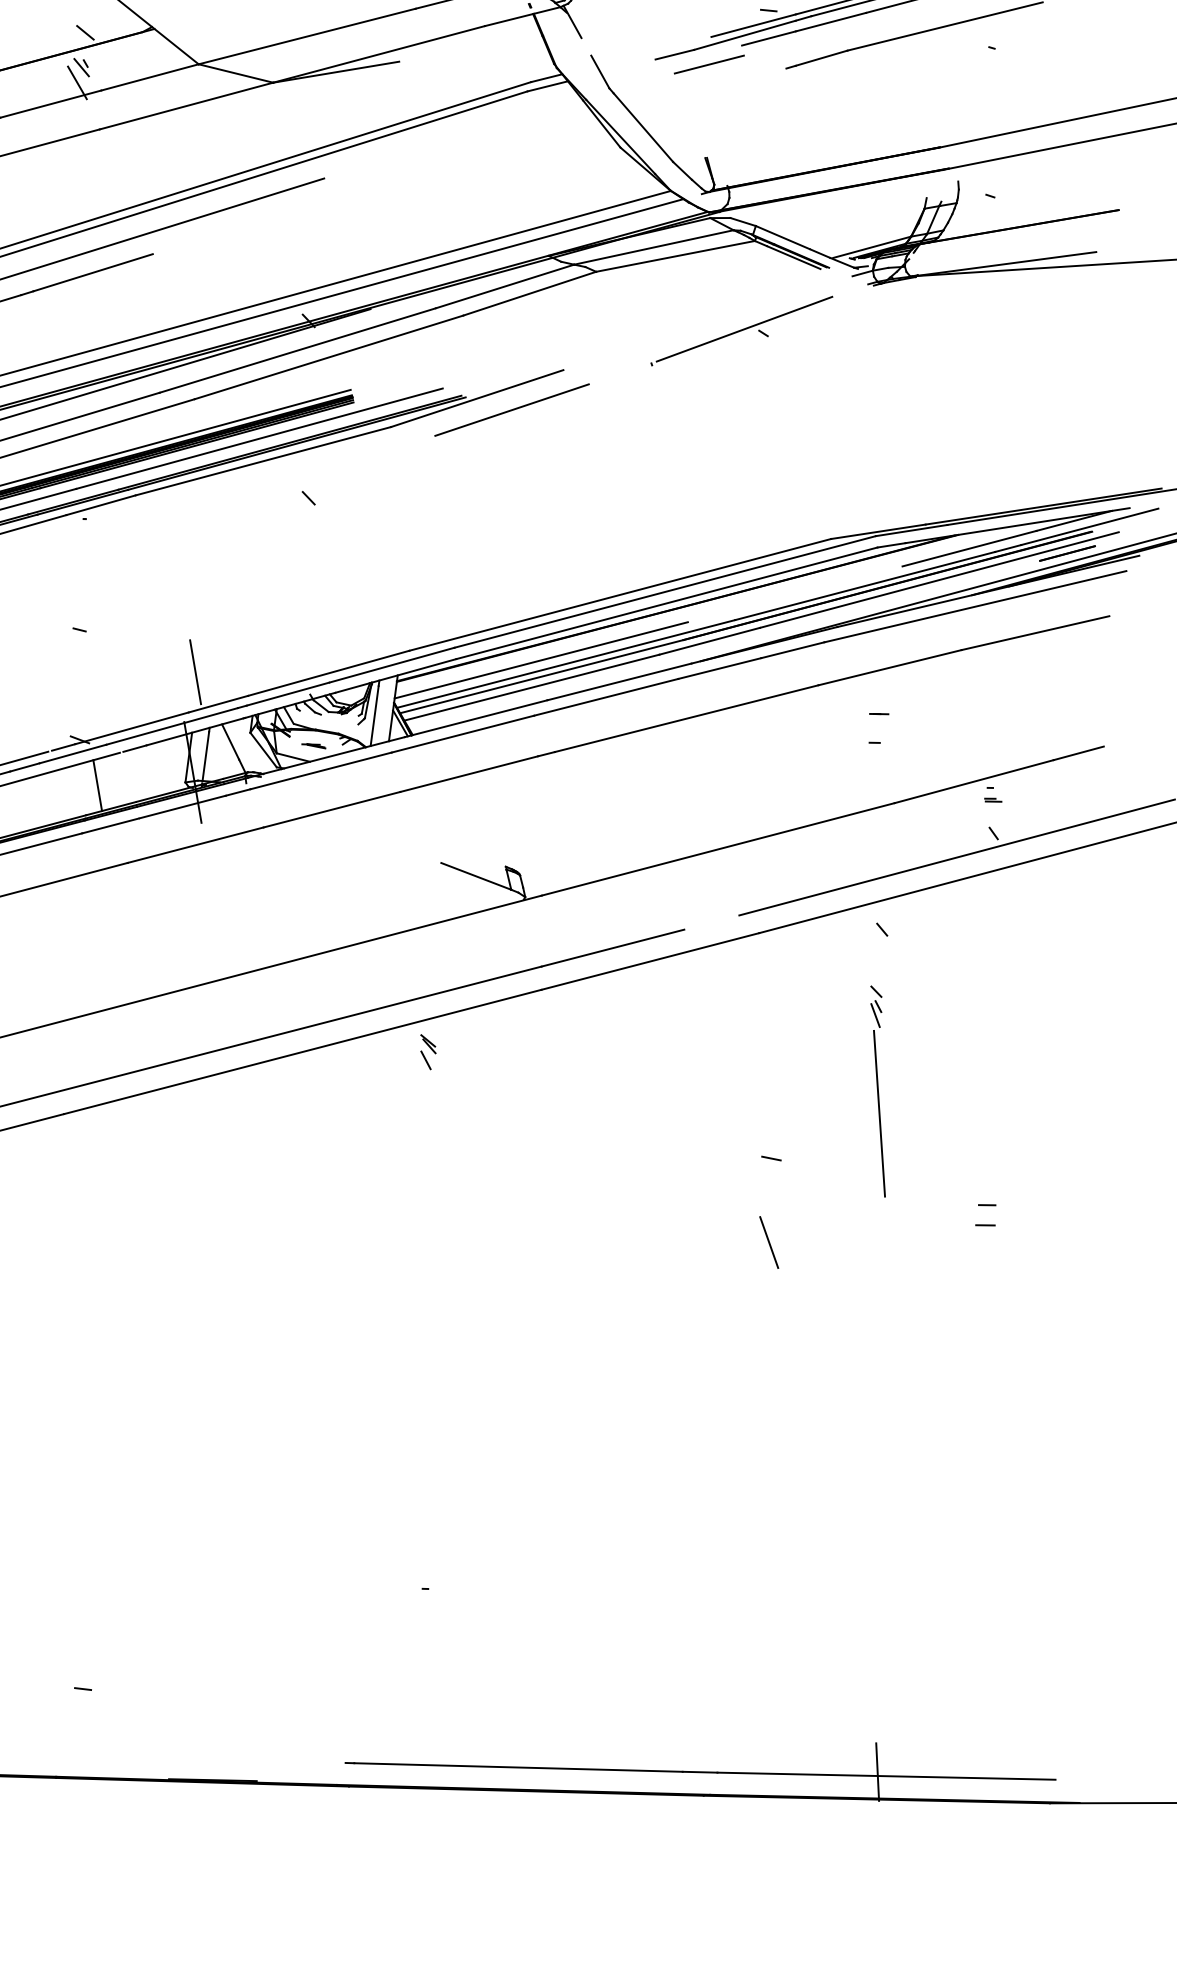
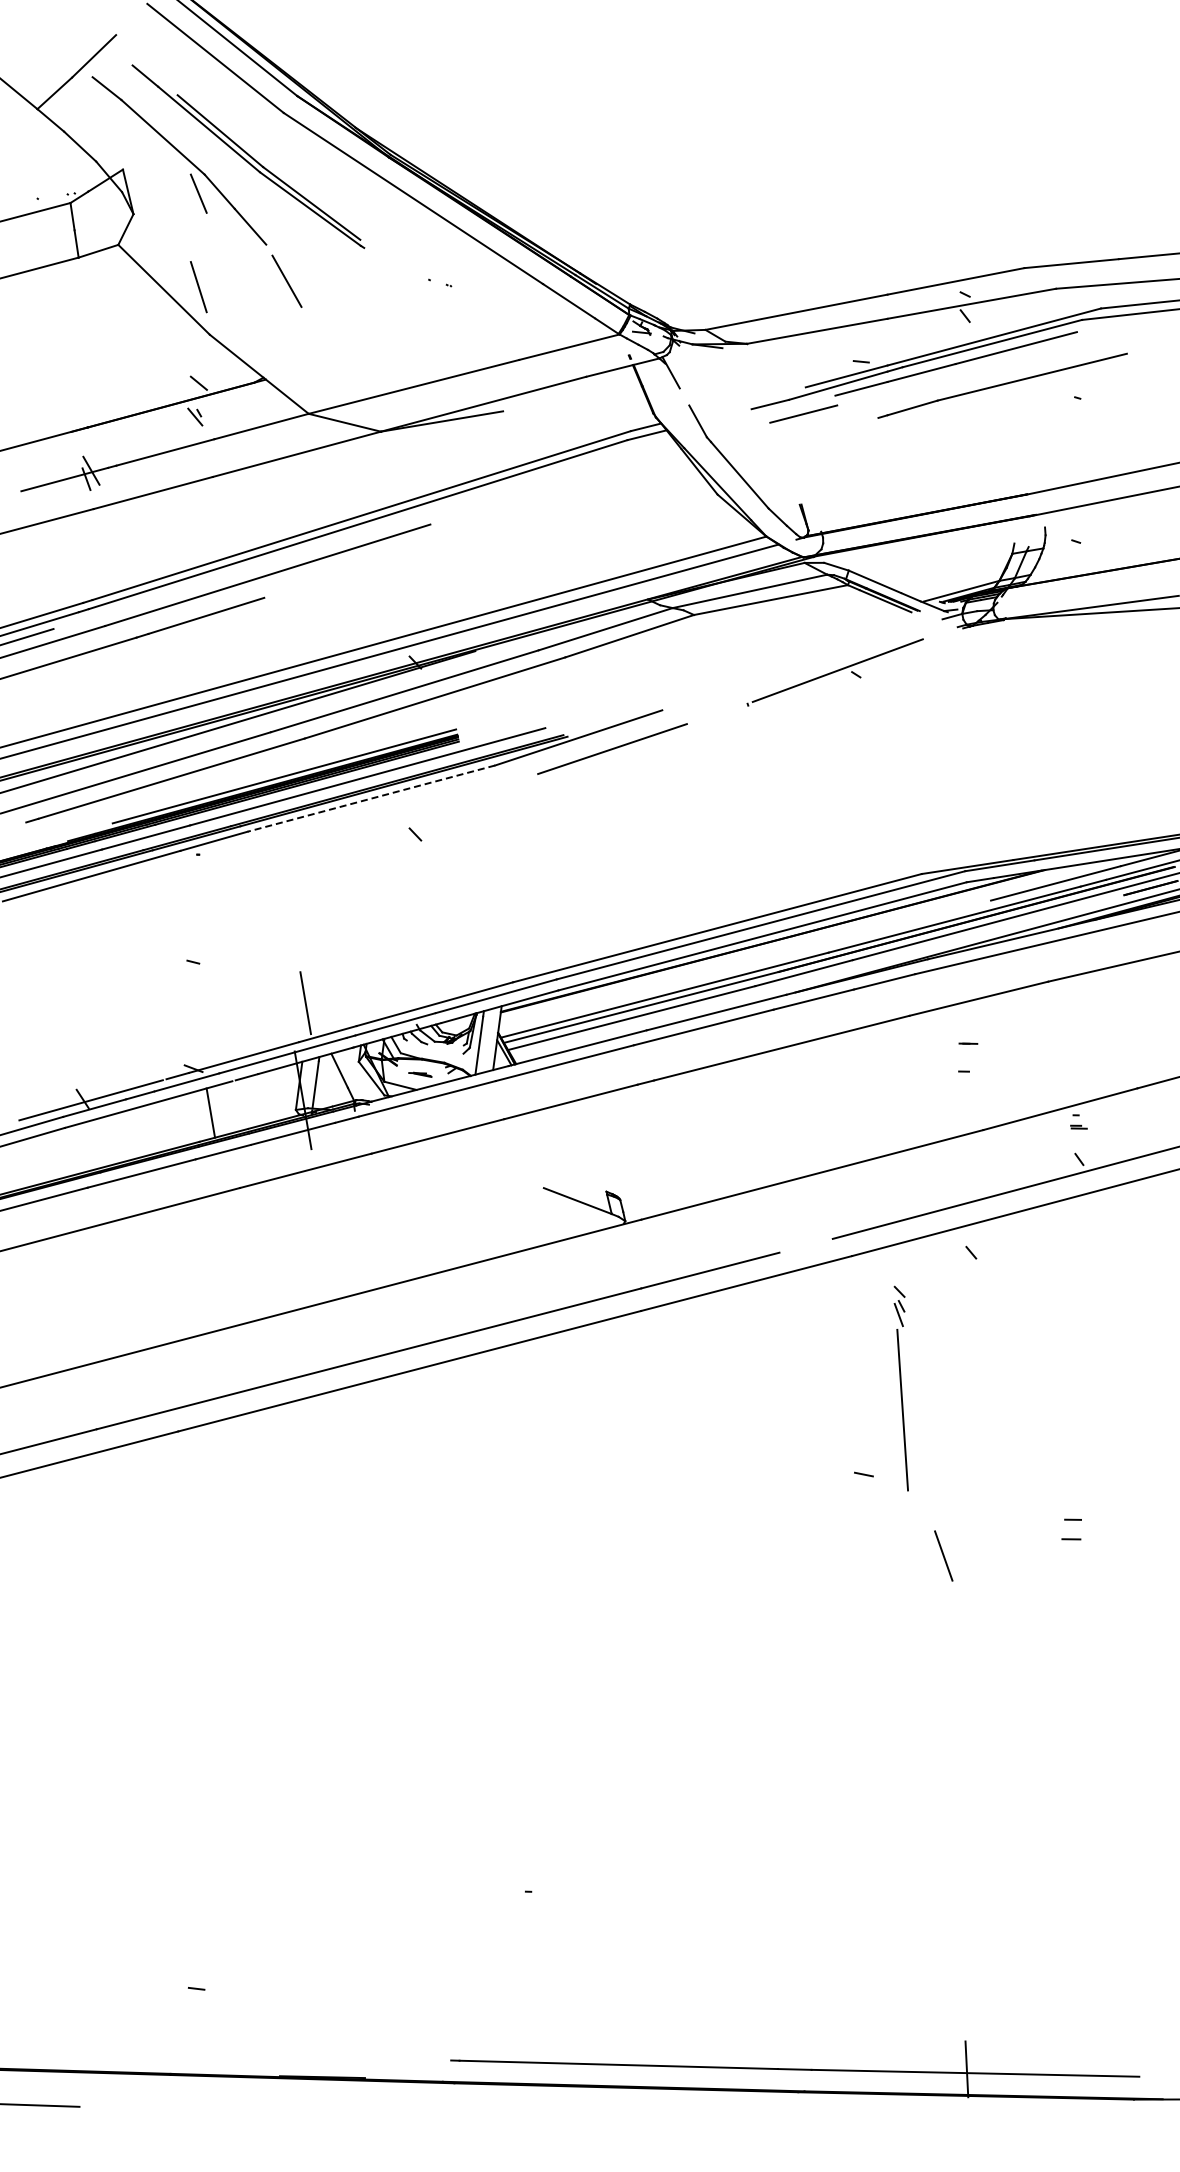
line: (77, 82) -> (191, 431), removed
line: (262, 461) -> (370, 798), solid -> dashed
line: (540, 660) -> (640, 991), removed
part: (428, 1052) -> (531, 1371), removed
part: (877, 1091) -> (900, 1388), moved
line: (768, 1242) -> (943, 1555), moved

